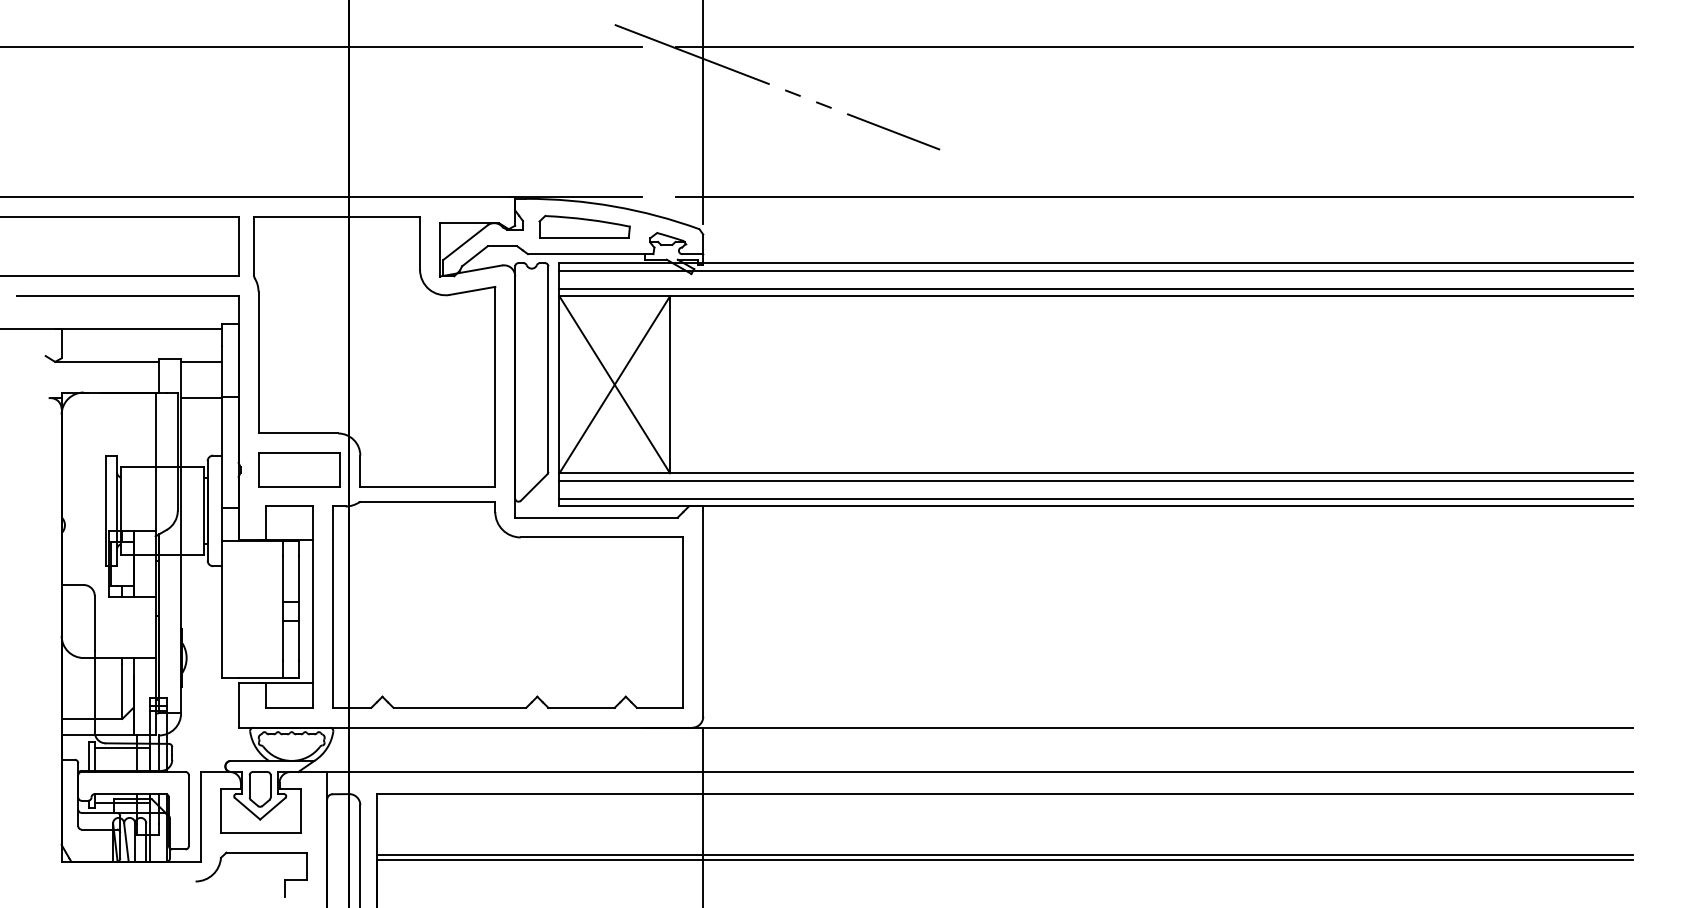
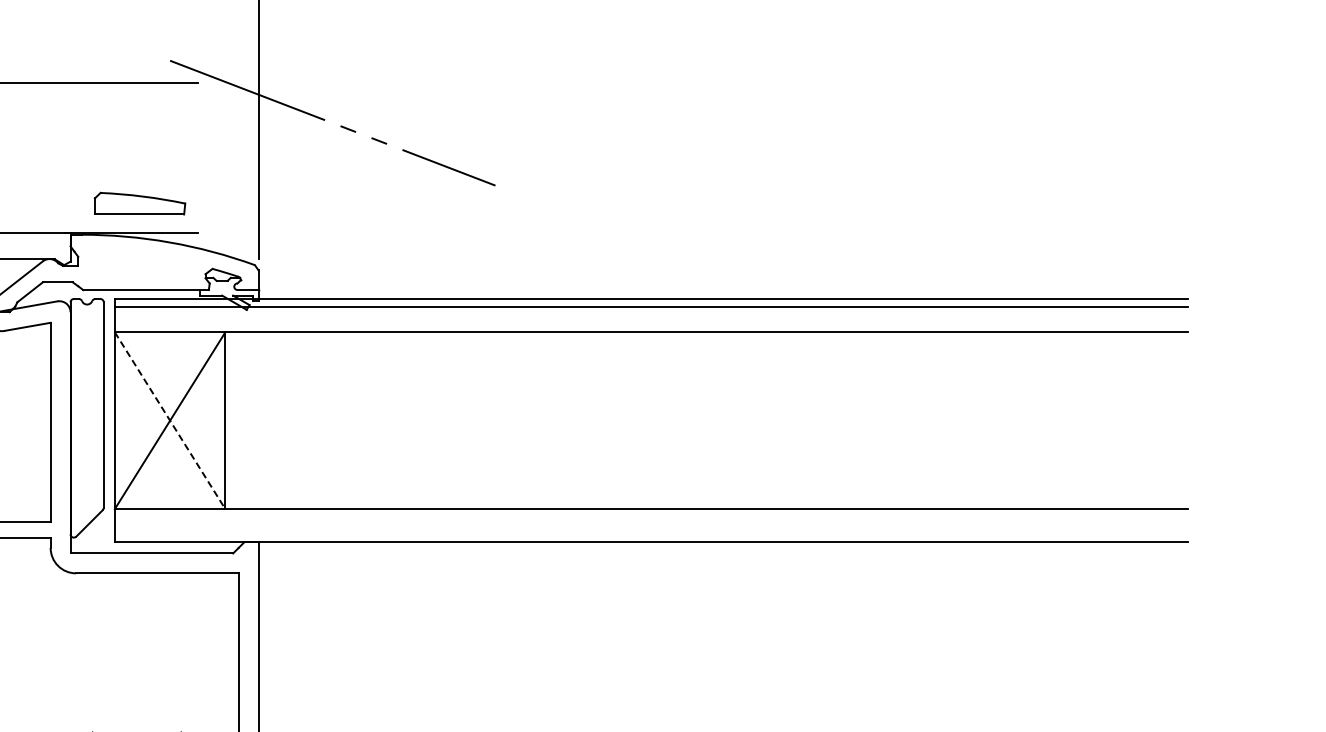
line: (1153, 47) -> (708, 83), removed
line: (1153, 196) -> (708, 232), removed
part: (584, 226) -> (139, 203), moved
line: (1095, 288) -> (650, 324), removed
line: (615, 385) -> (170, 421), solid -> dashed
line: (1095, 481) -> (650, 517), removed
line: (1095, 498) -> (650, 534), removed

